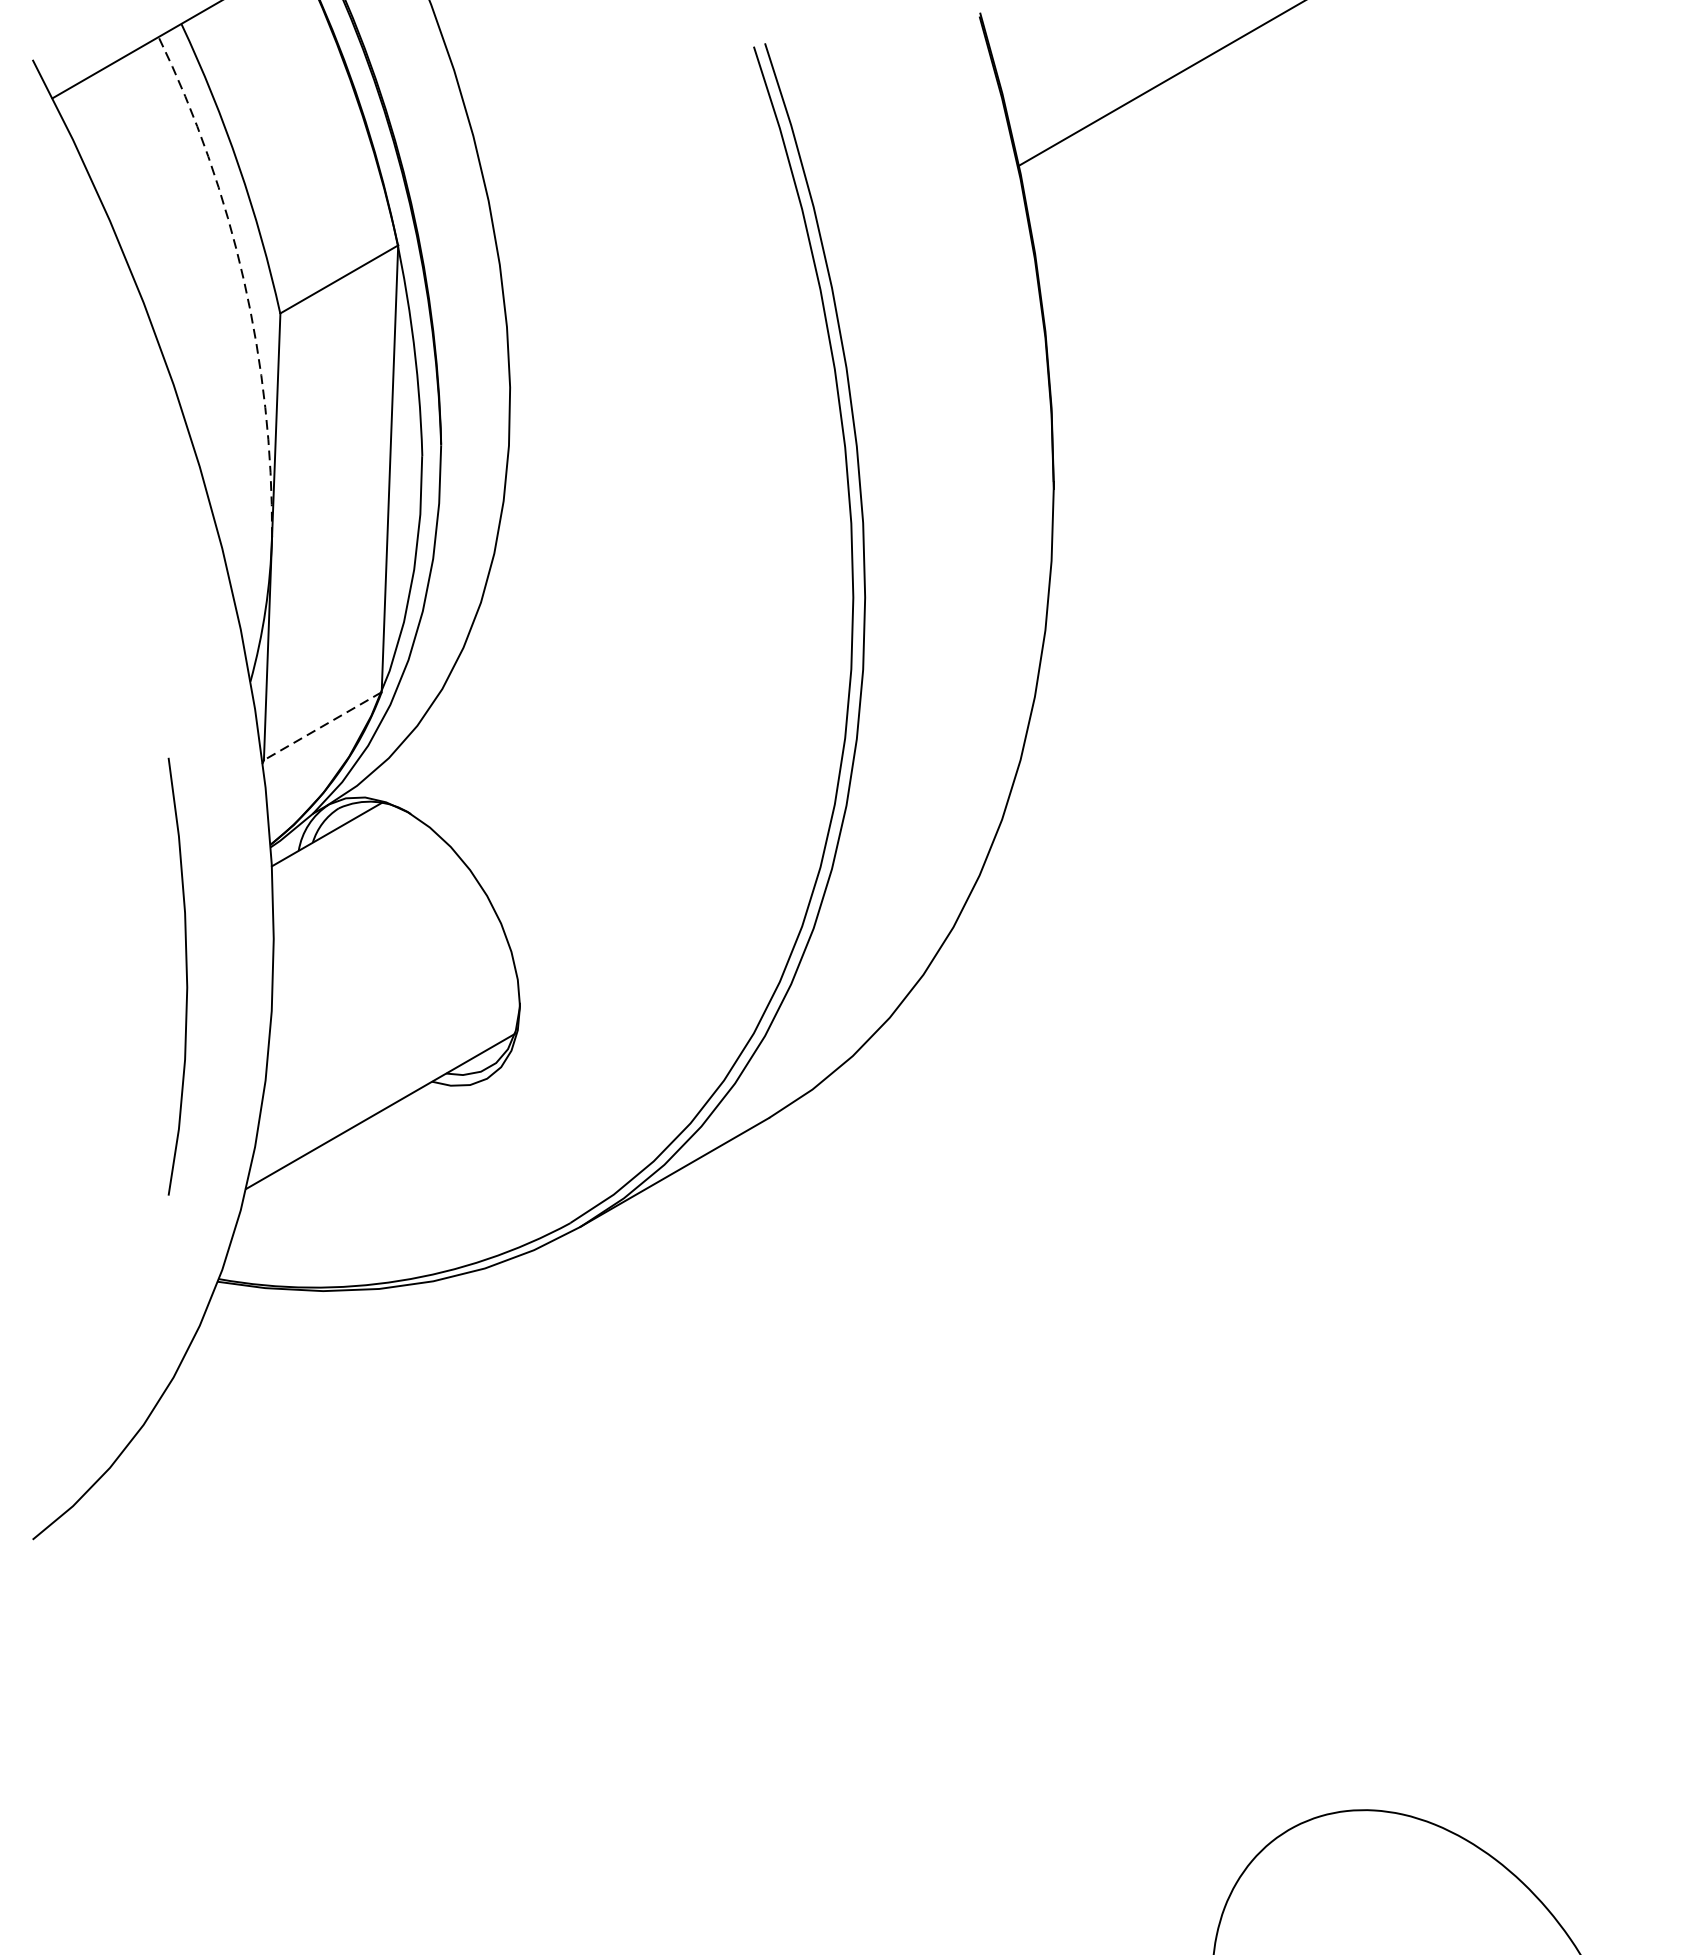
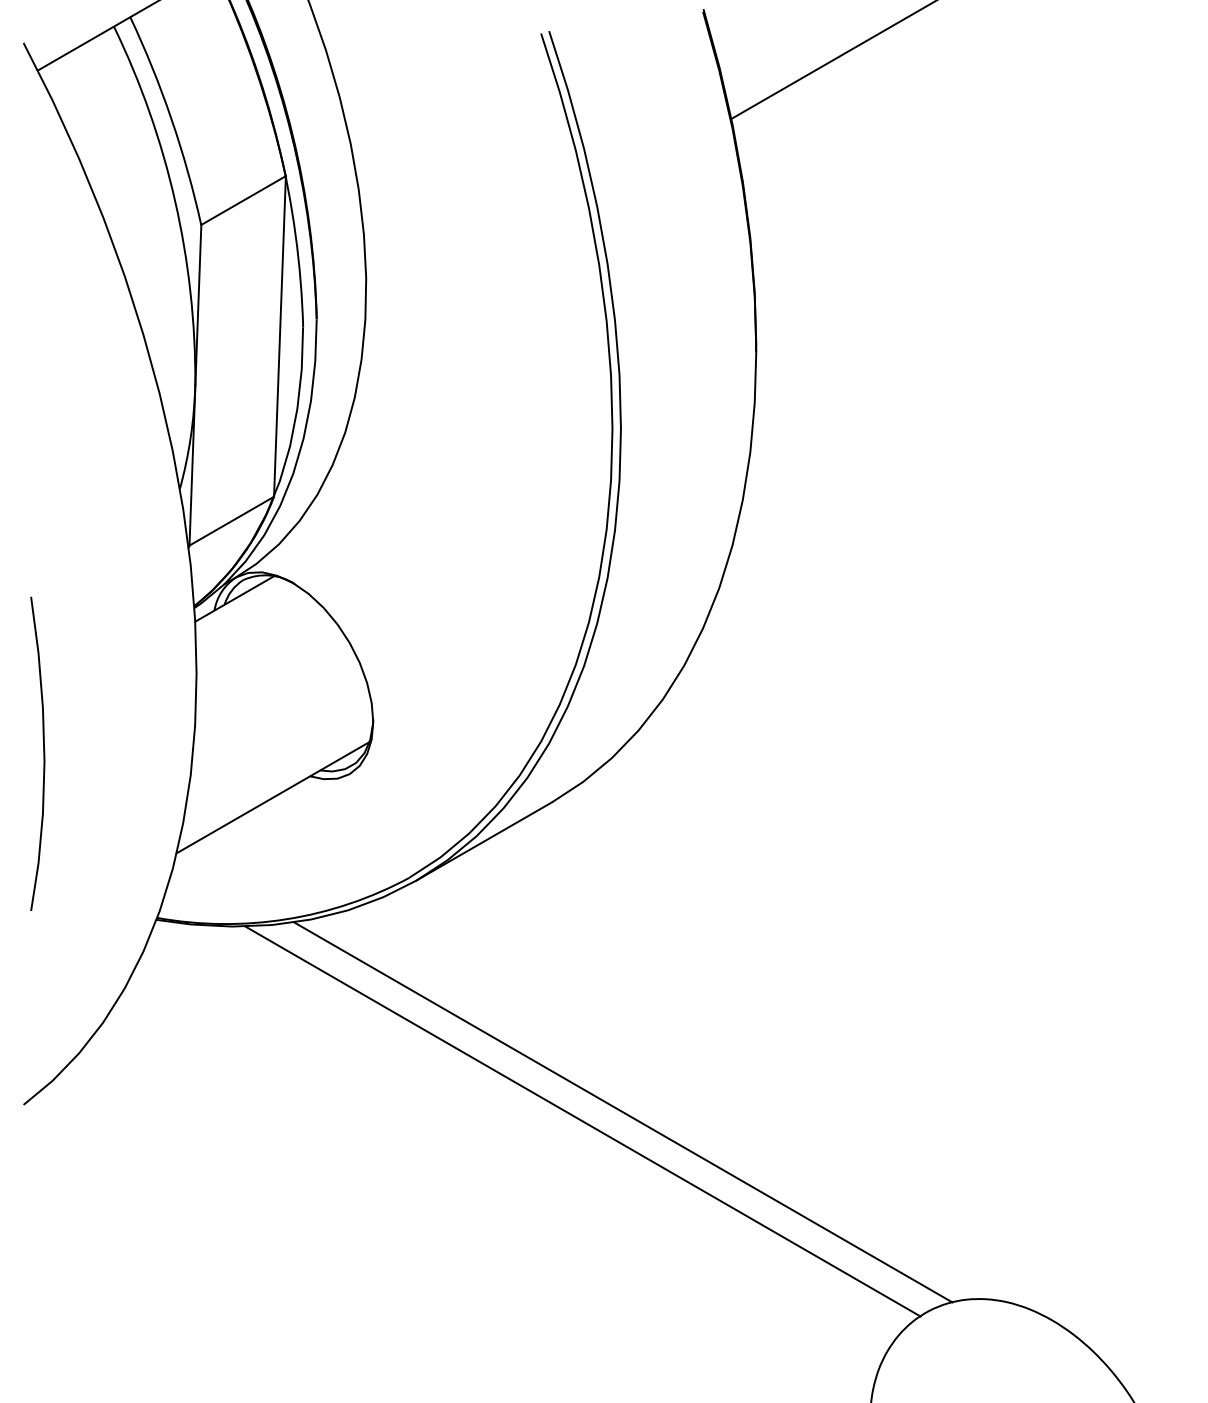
arc: (244, 280) -> (175, 201), dashed -> solid
line: (322, 726) -> (231, 521), dashed -> solid
curve: (185, 976) -> (43, 753), moved
line: (868, 1550) -> (623, 1112), added
line: (811, 1562) -> (582, 1121), added

